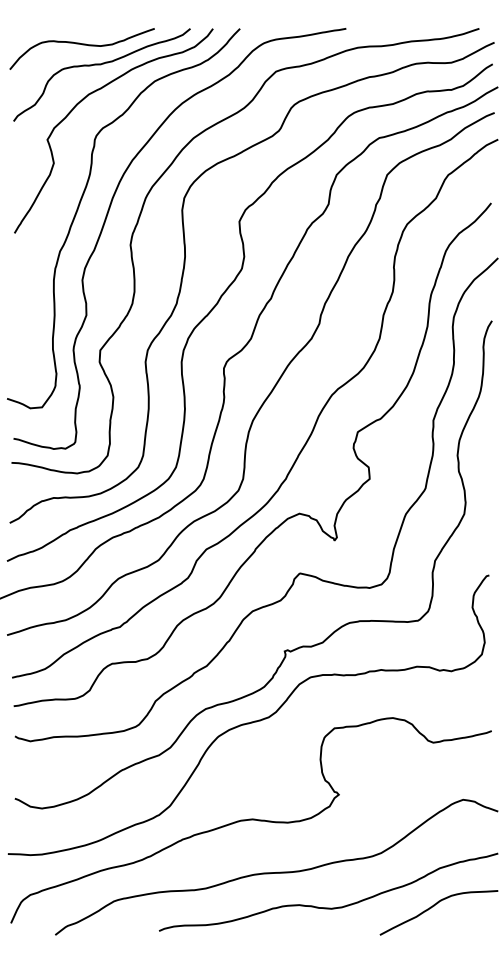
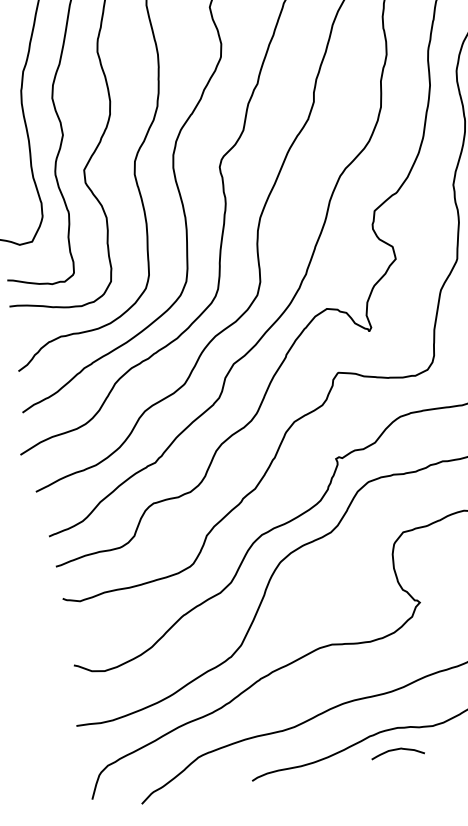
curve: (295, 925) -> (397, 750), added

